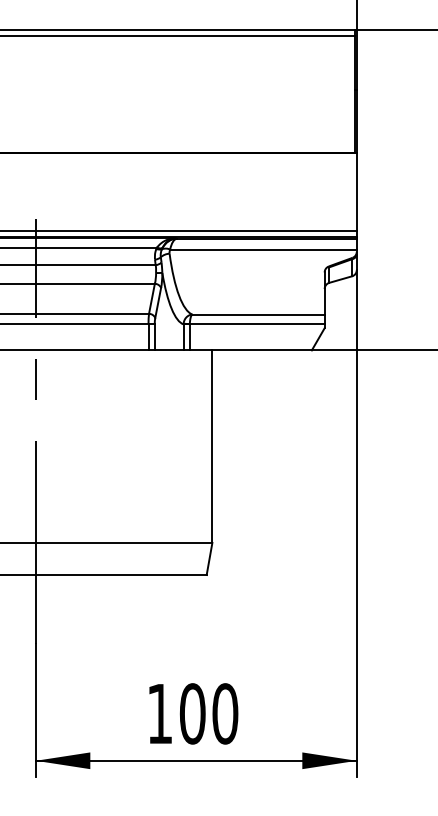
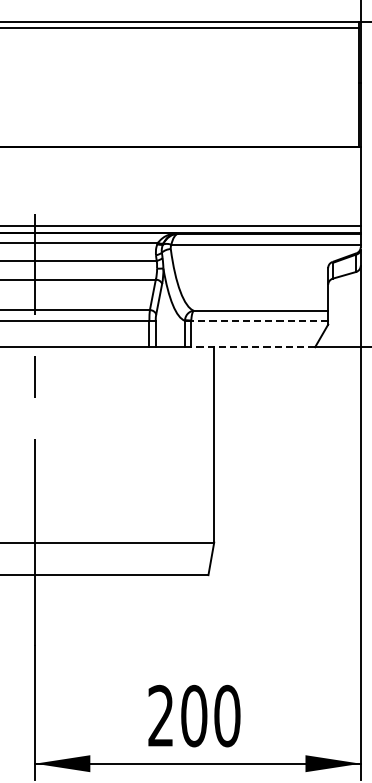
line: (256, 324) -> (258, 320), solid -> dashed
line: (250, 350) -> (252, 347), solid -> dashed
text: (159, 713) -> (160, 715), 100 -> 200

